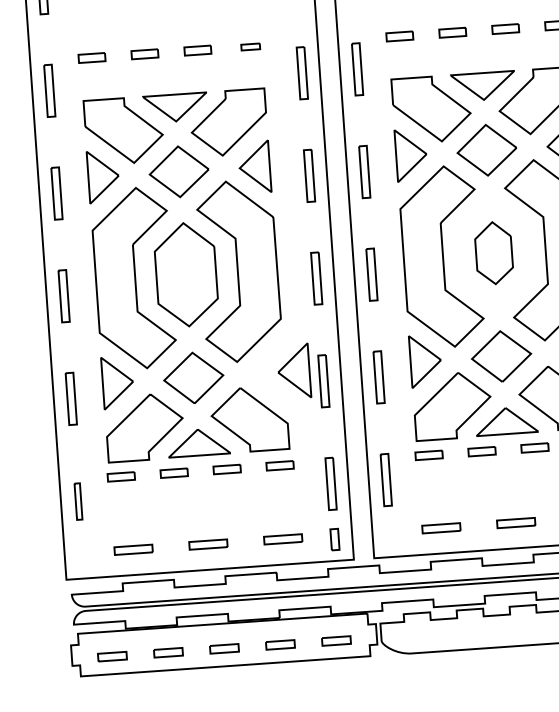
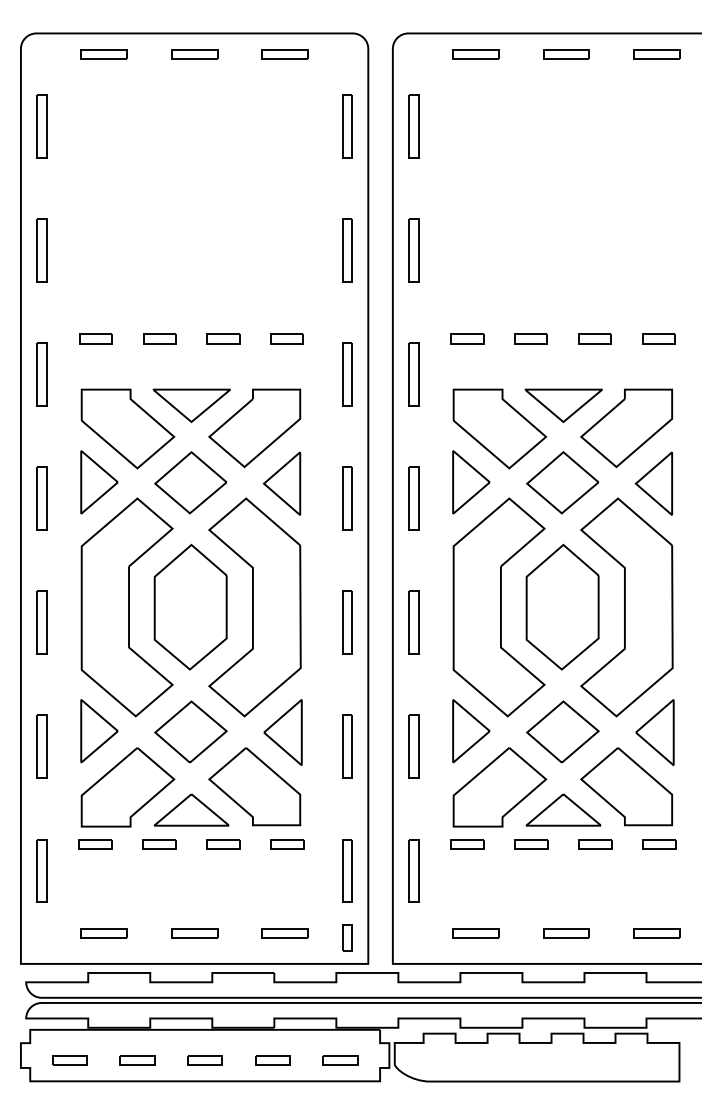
part: (250, 46) -> (286, 338), size x1.43
part: (493, 252) -> (562, 606), size x1.67
part: (293, 371) -> (282, 732), moved
part: (78, 501) -> (41, 870), size x1.43

